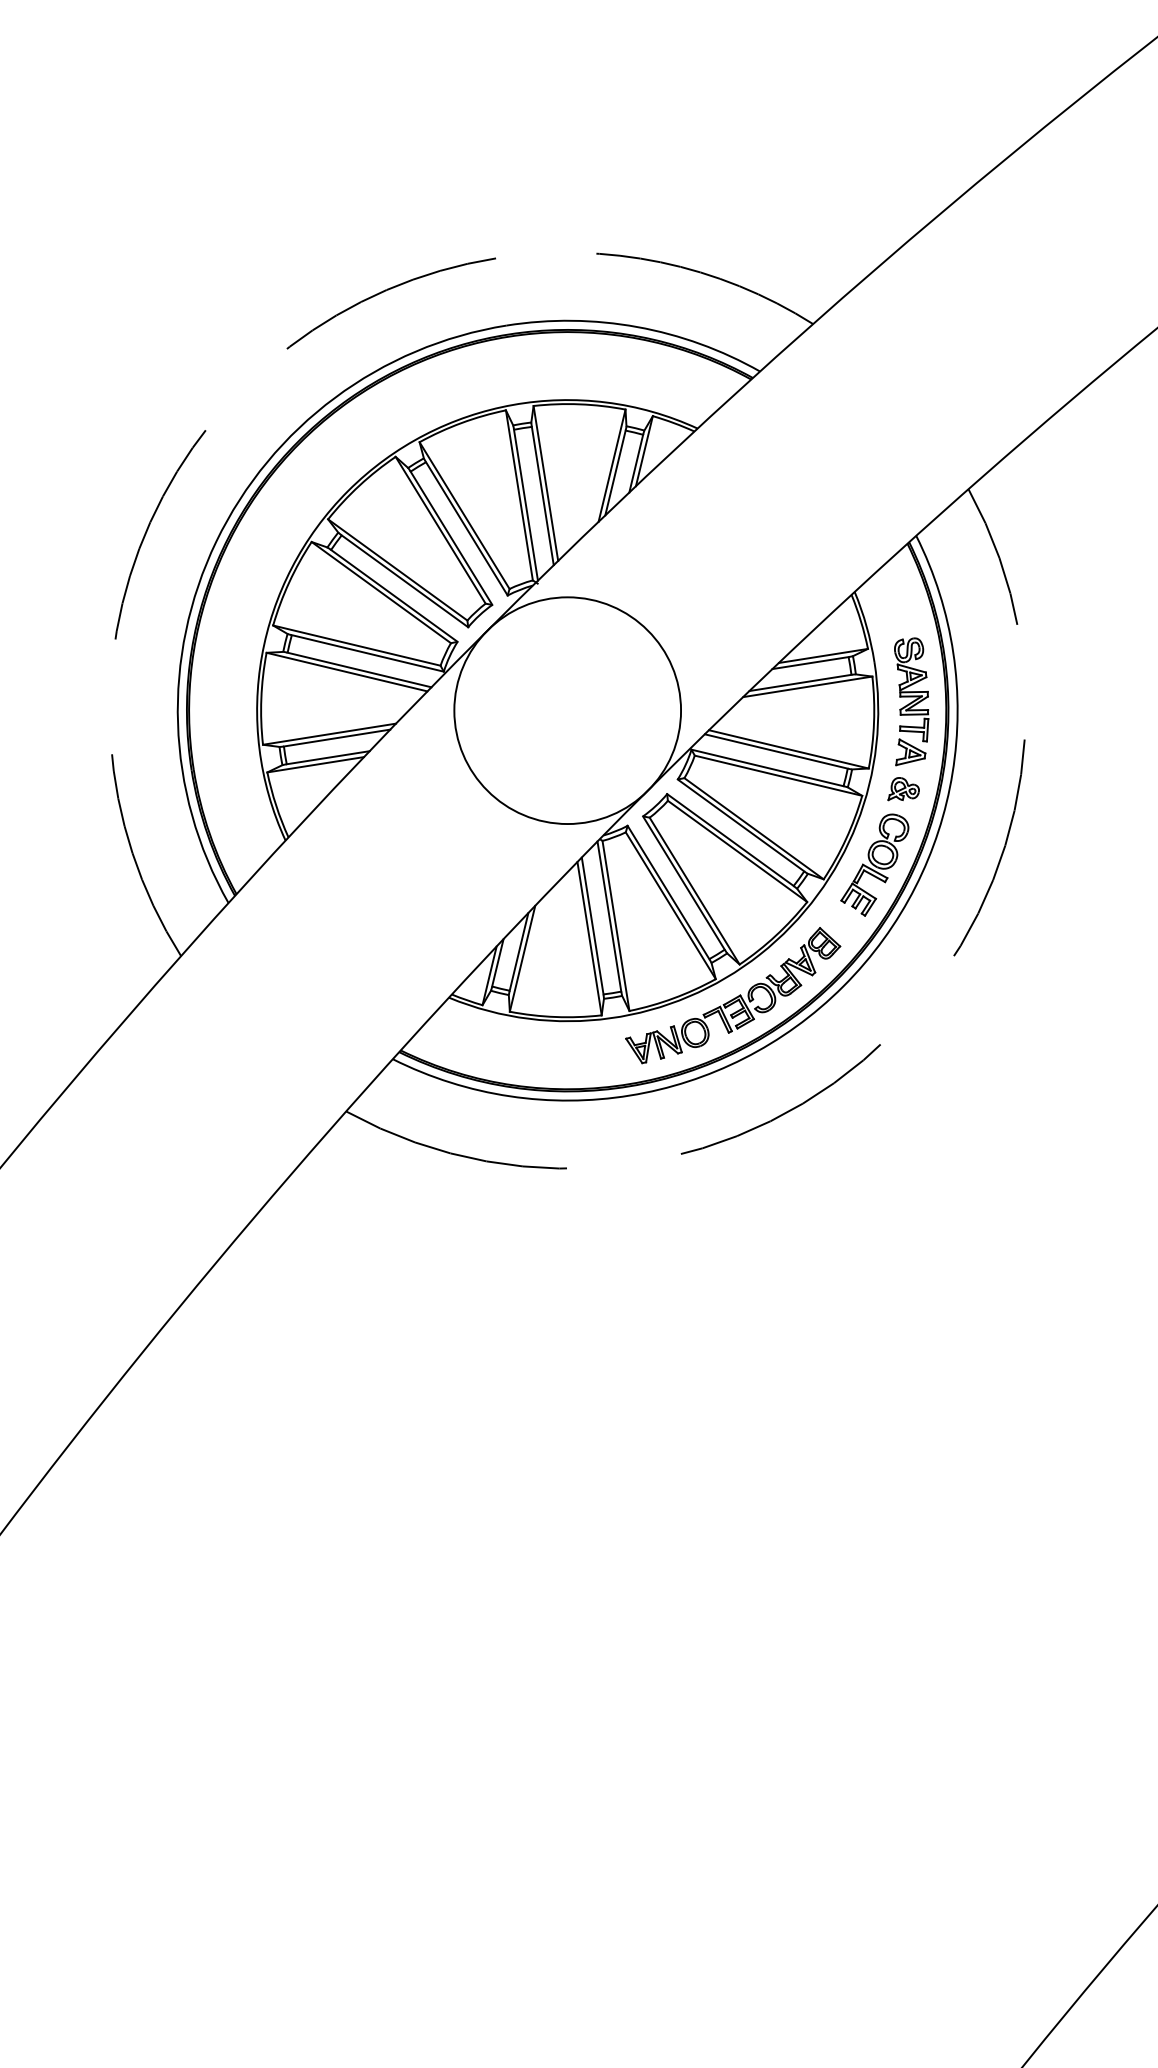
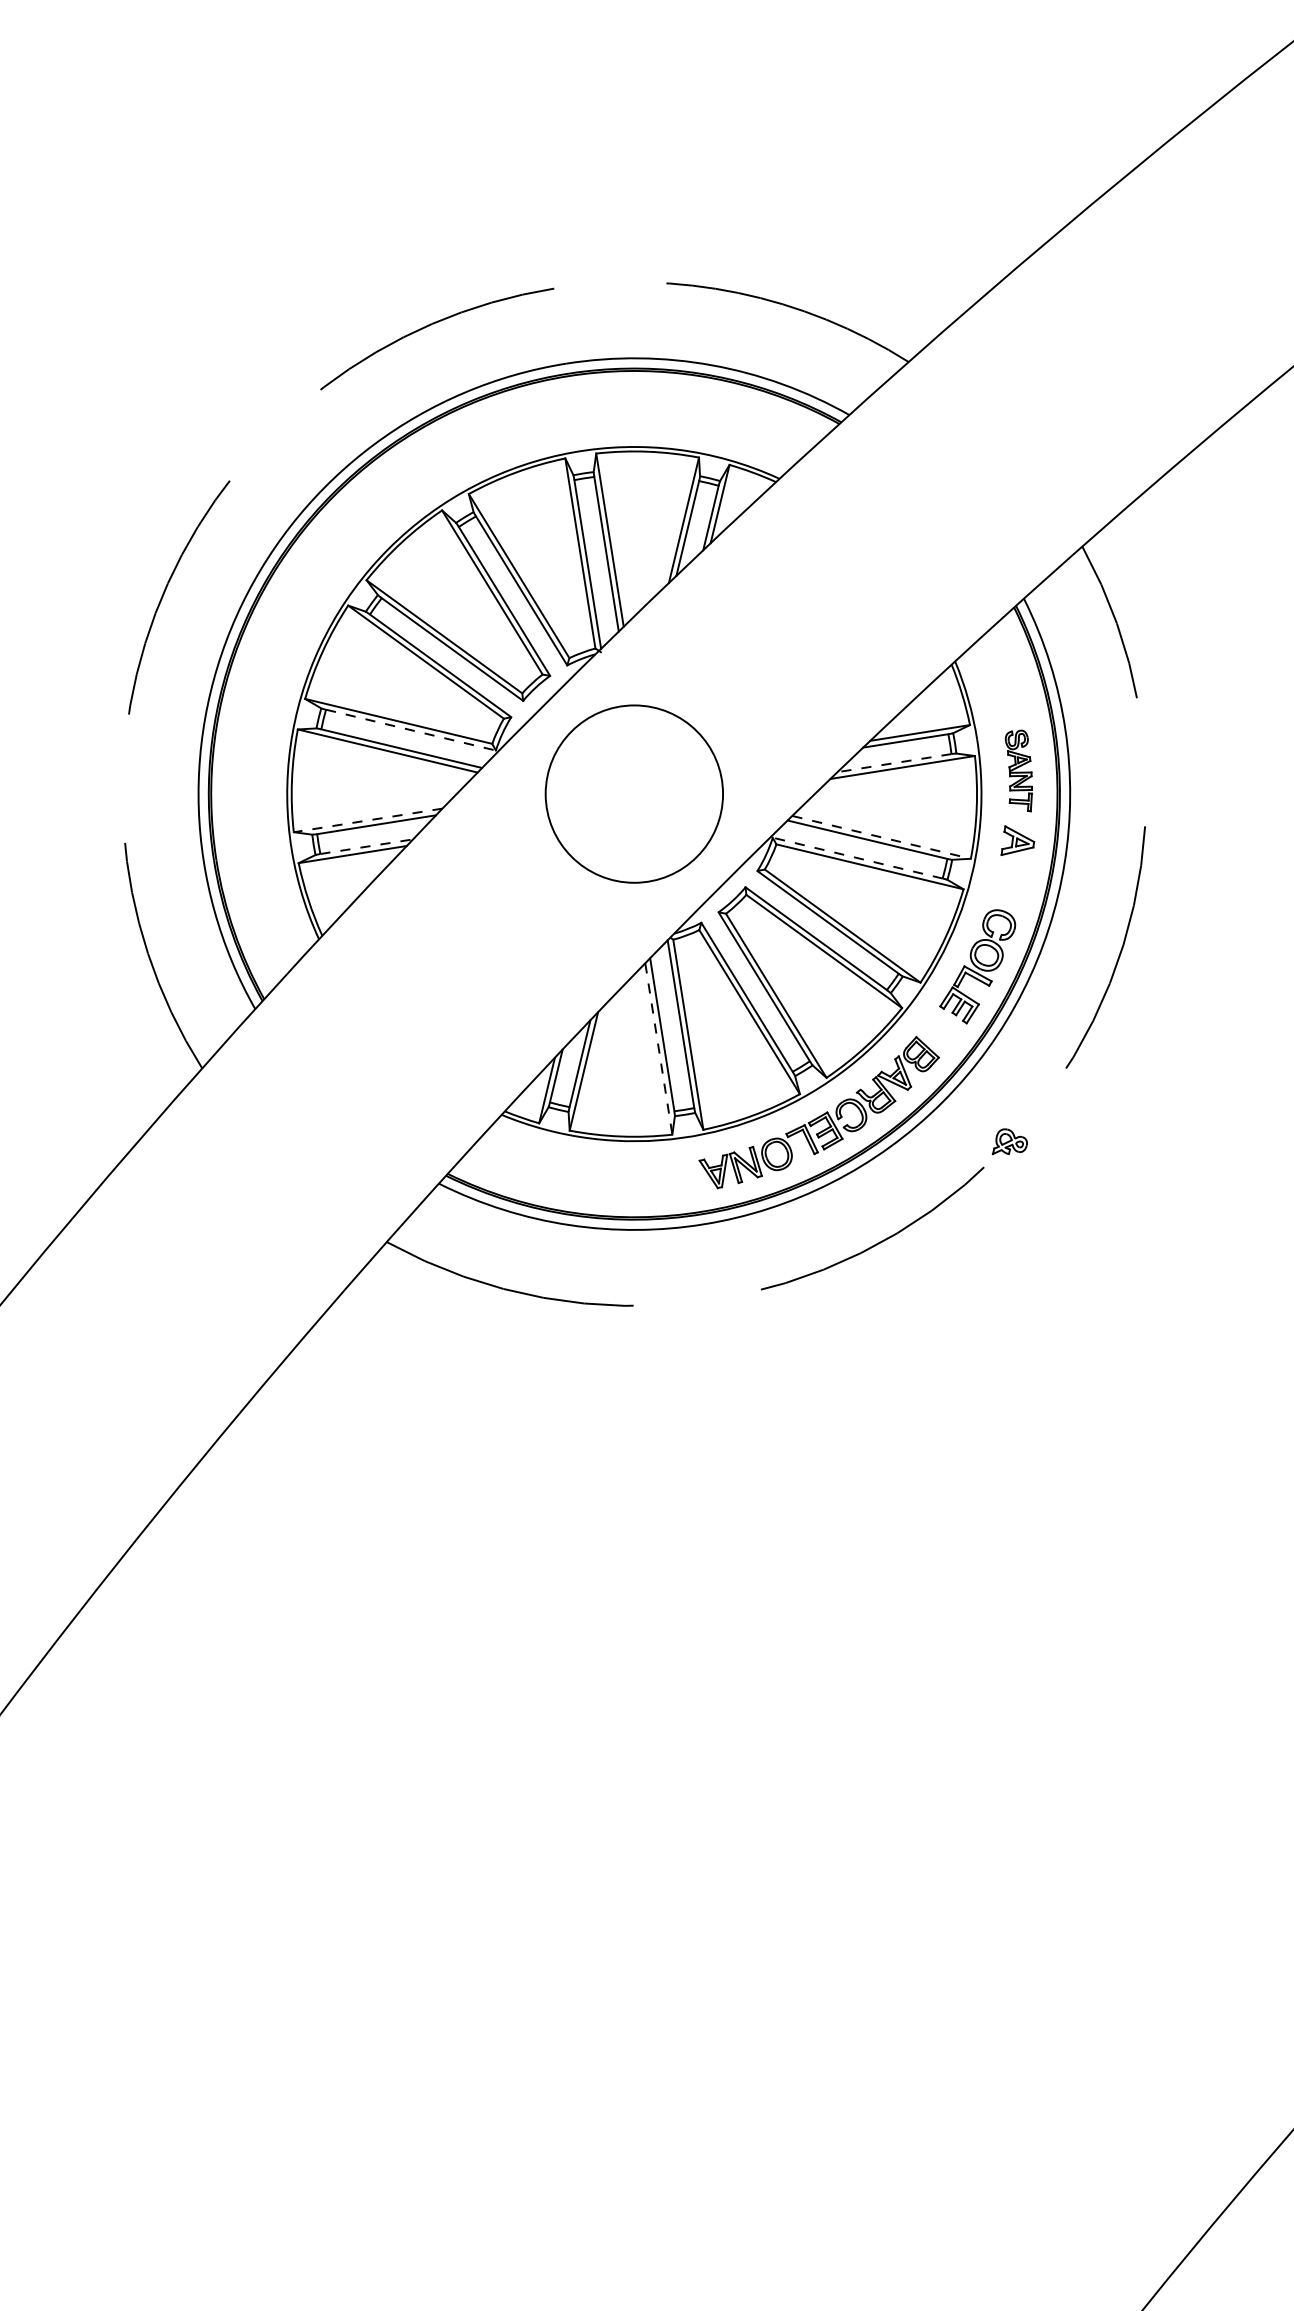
line: (368, 653) -> (411, 730), solid -> dashed
line: (800, 683) -> (894, 763), solid -> dashed
part: (911, 689) -> (1018, 770), size x0.7
circle: (567, 710) -> (634, 793), size x0.7
line: (328, 734) -> (367, 820), solid -> dashed
line: (788, 749) -> (881, 837), solid -> dashed
line: (328, 757) -> (366, 846), solid -> dashed
line: (767, 768) -> (857, 858), solid -> dashed
part: (903, 788) -> (1009, 1141), moved
line: (589, 939) -> (658, 1049), solid -> dashed

